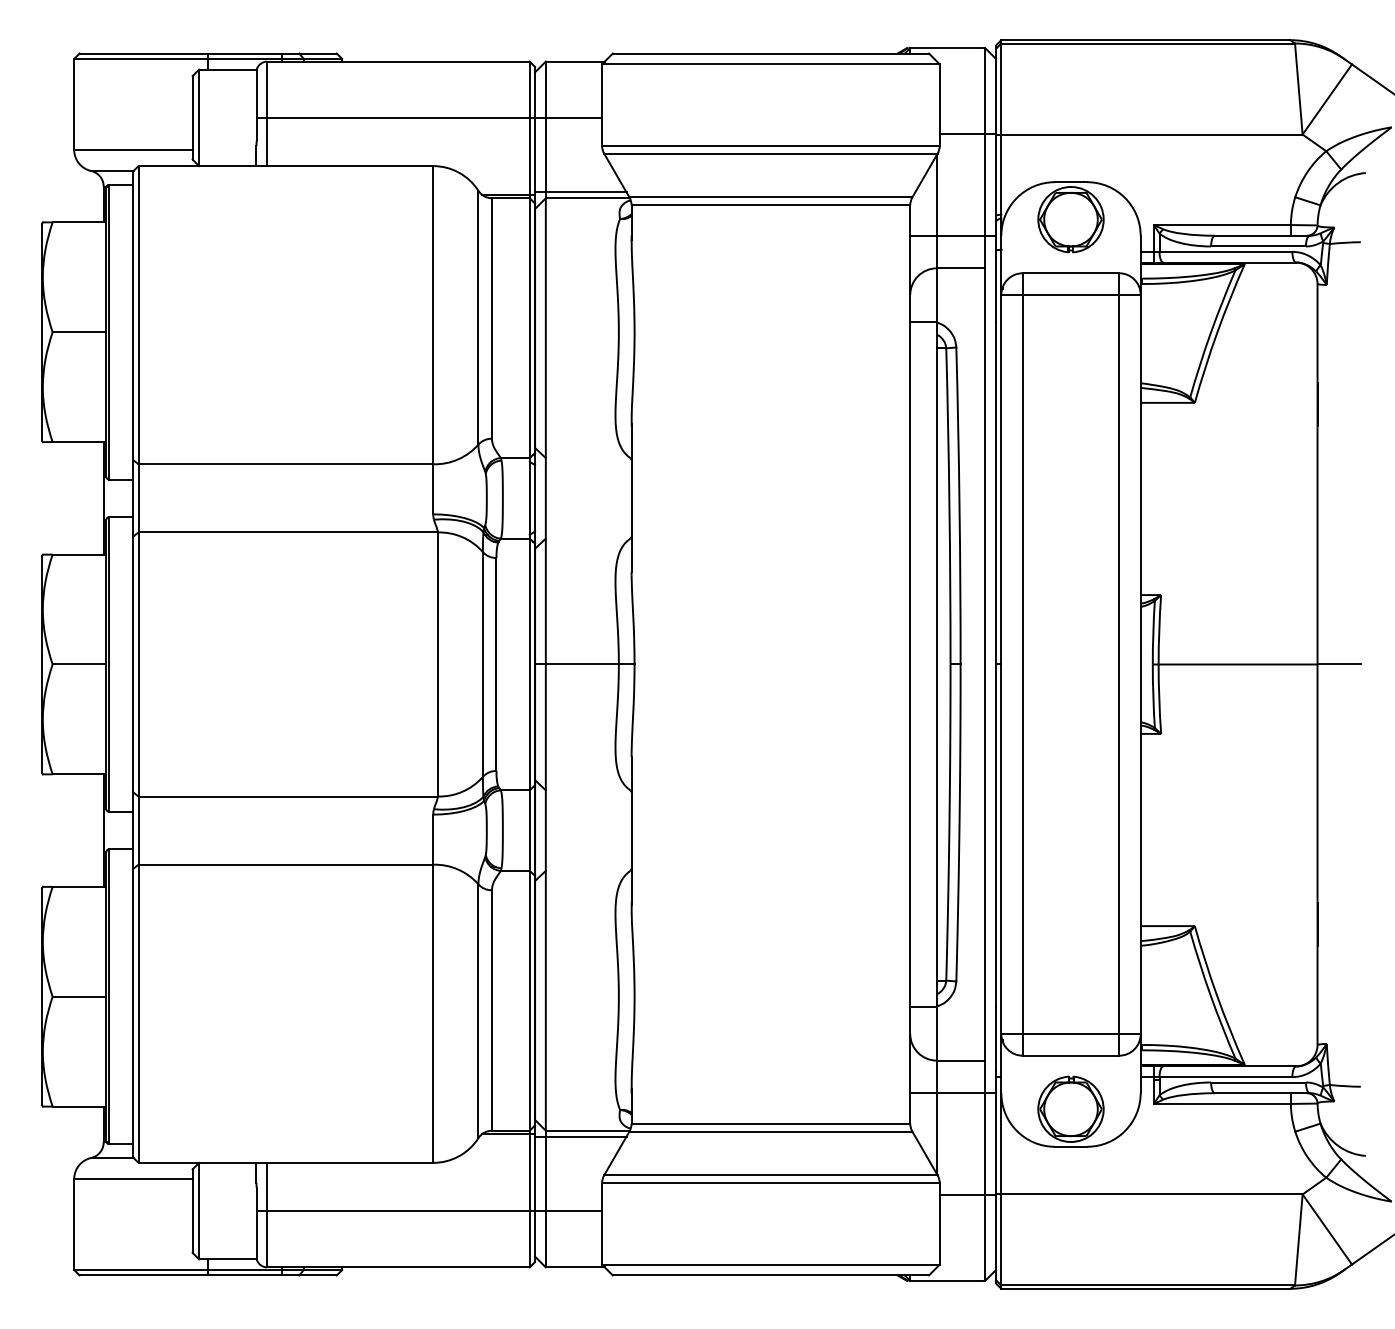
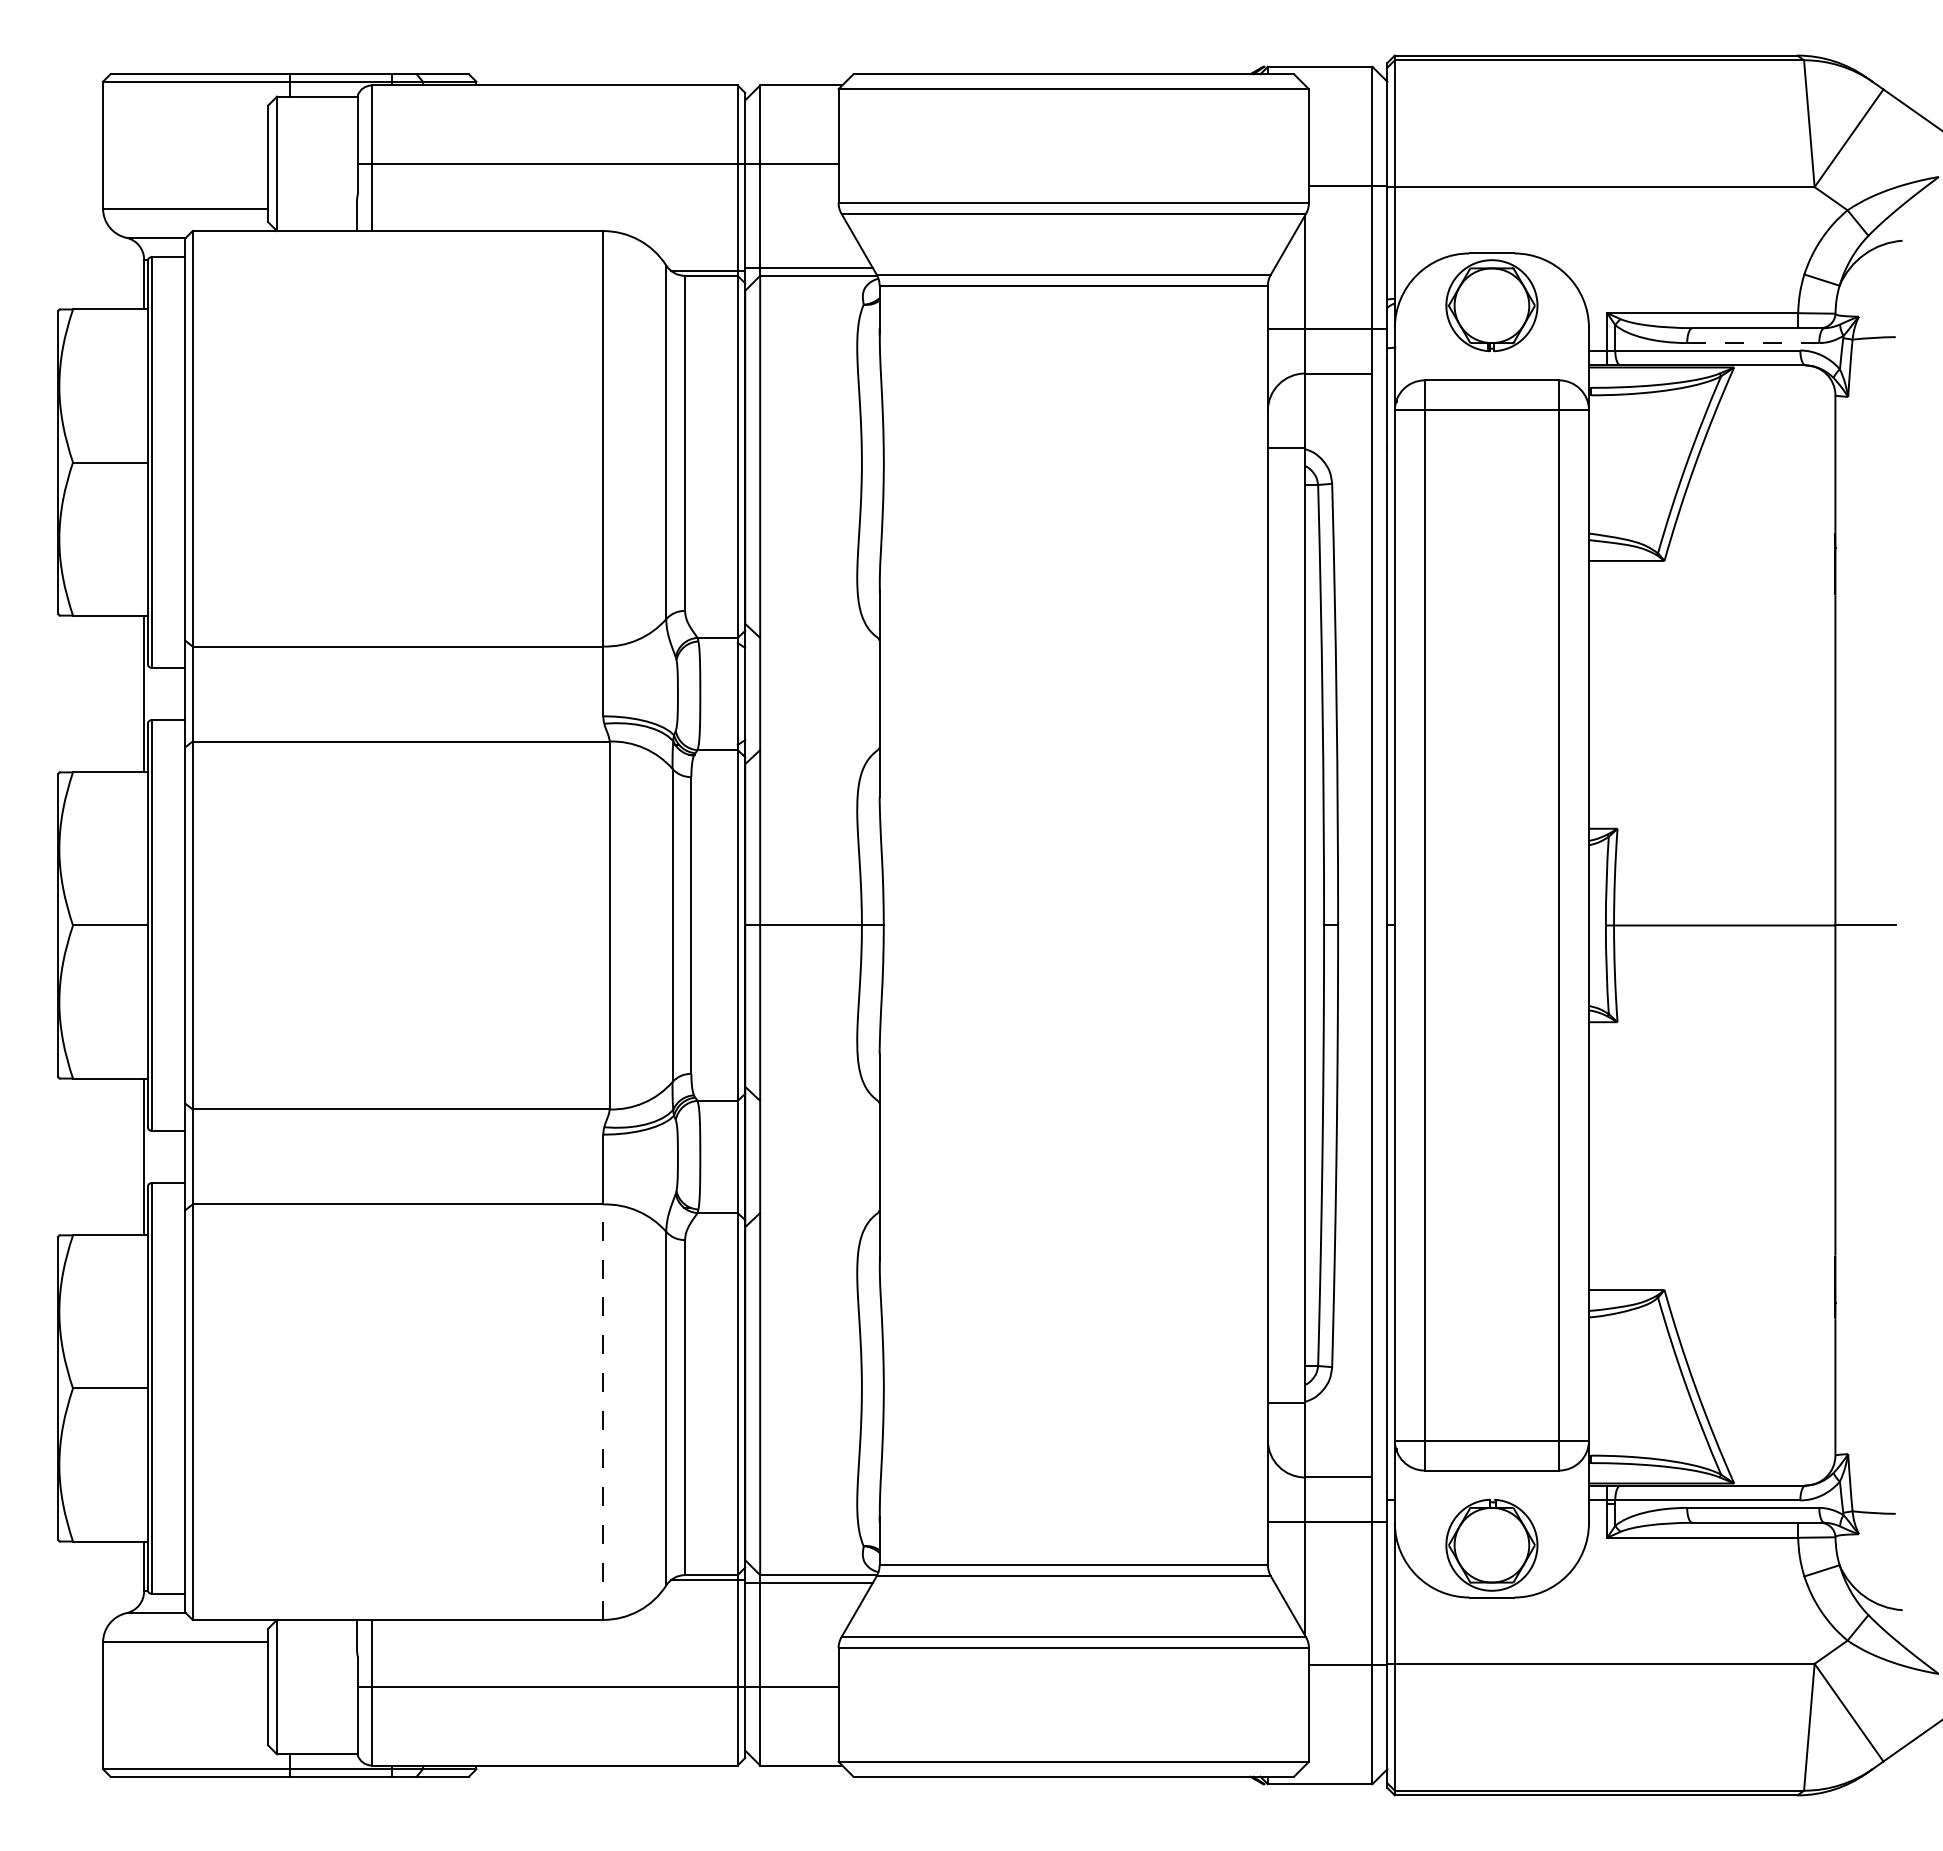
line: (1258, 246) -> (1753, 343), solid -> dashed
line: (433, 1014) -> (603, 1412), solid -> dashed

